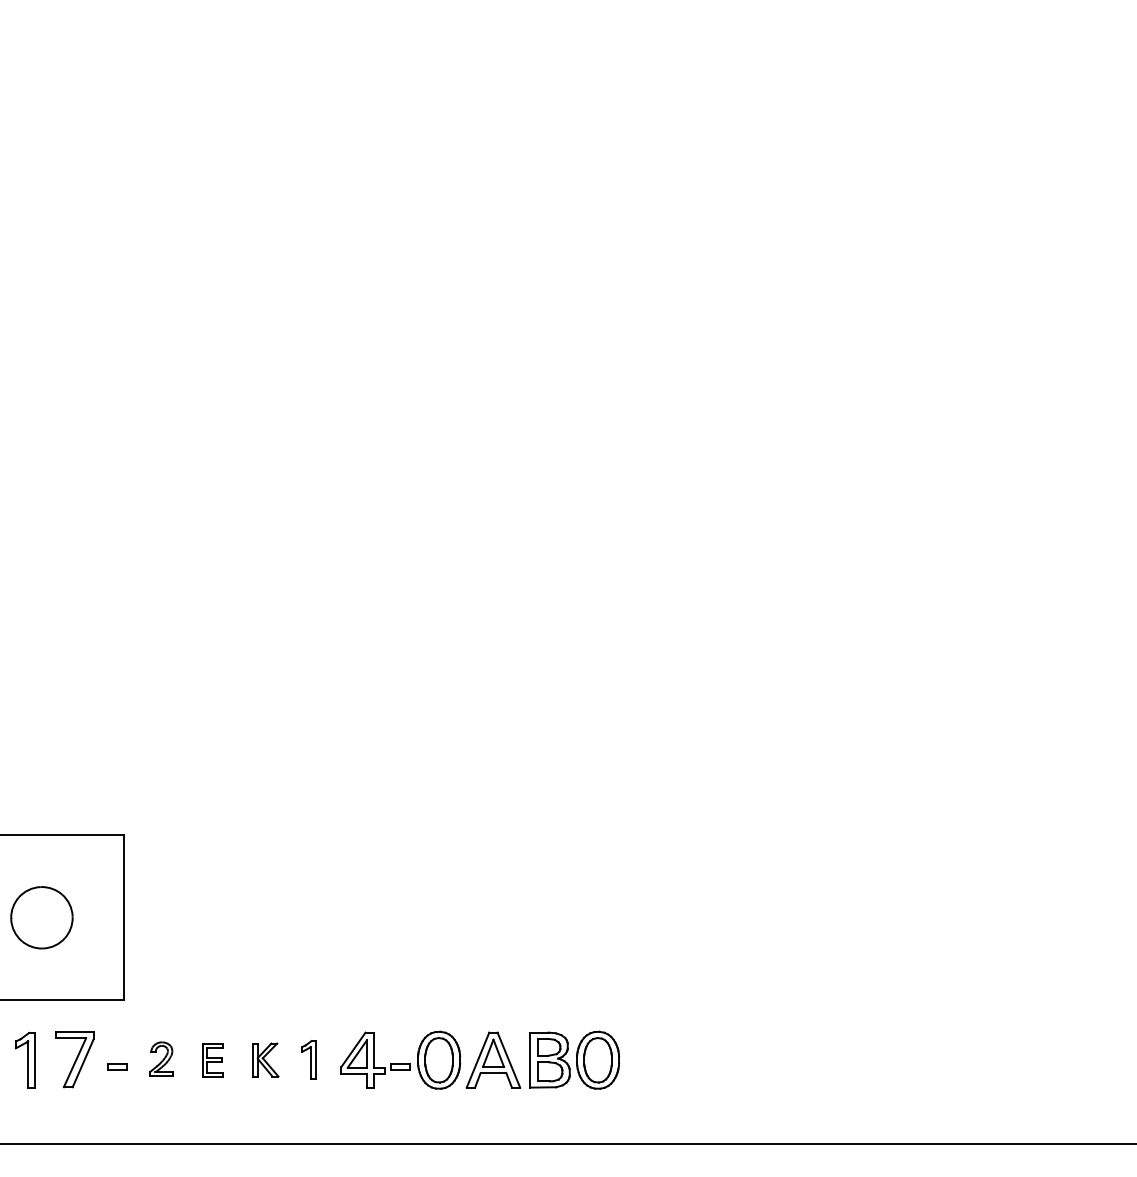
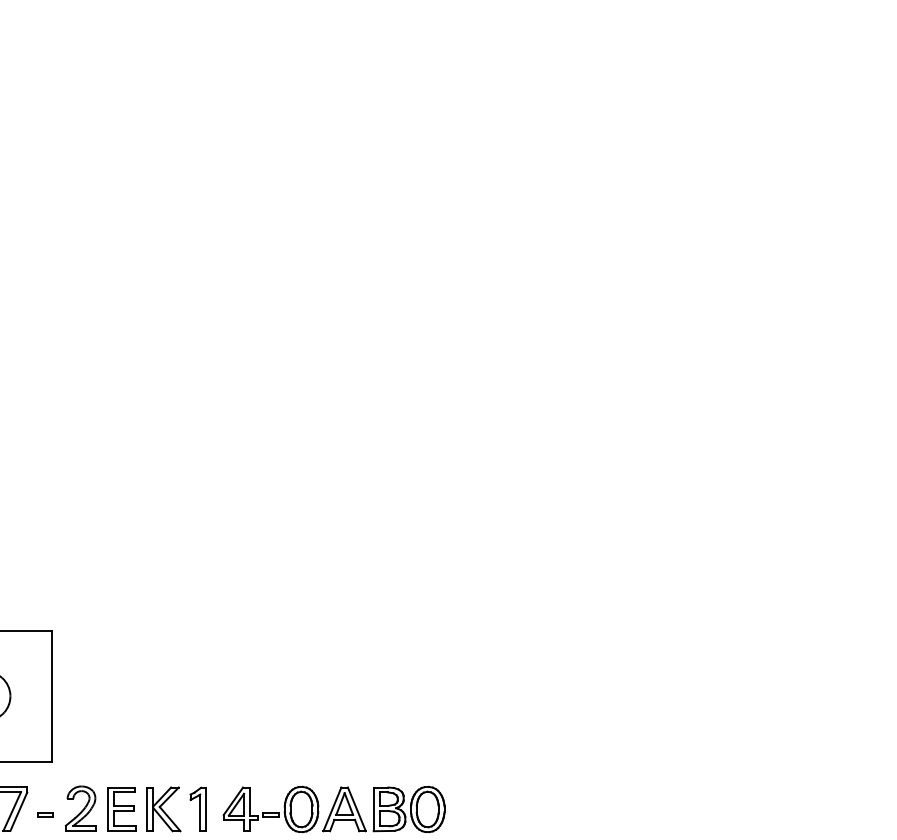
part: (161, 1058) -> (80, 808), size x1.67
part: (265, 1059) -> (163, 808), size x1.67
part: (308, 1059) -> (197, 808), size x1.43
part: (212, 1060) -> (121, 809), size x1.67

